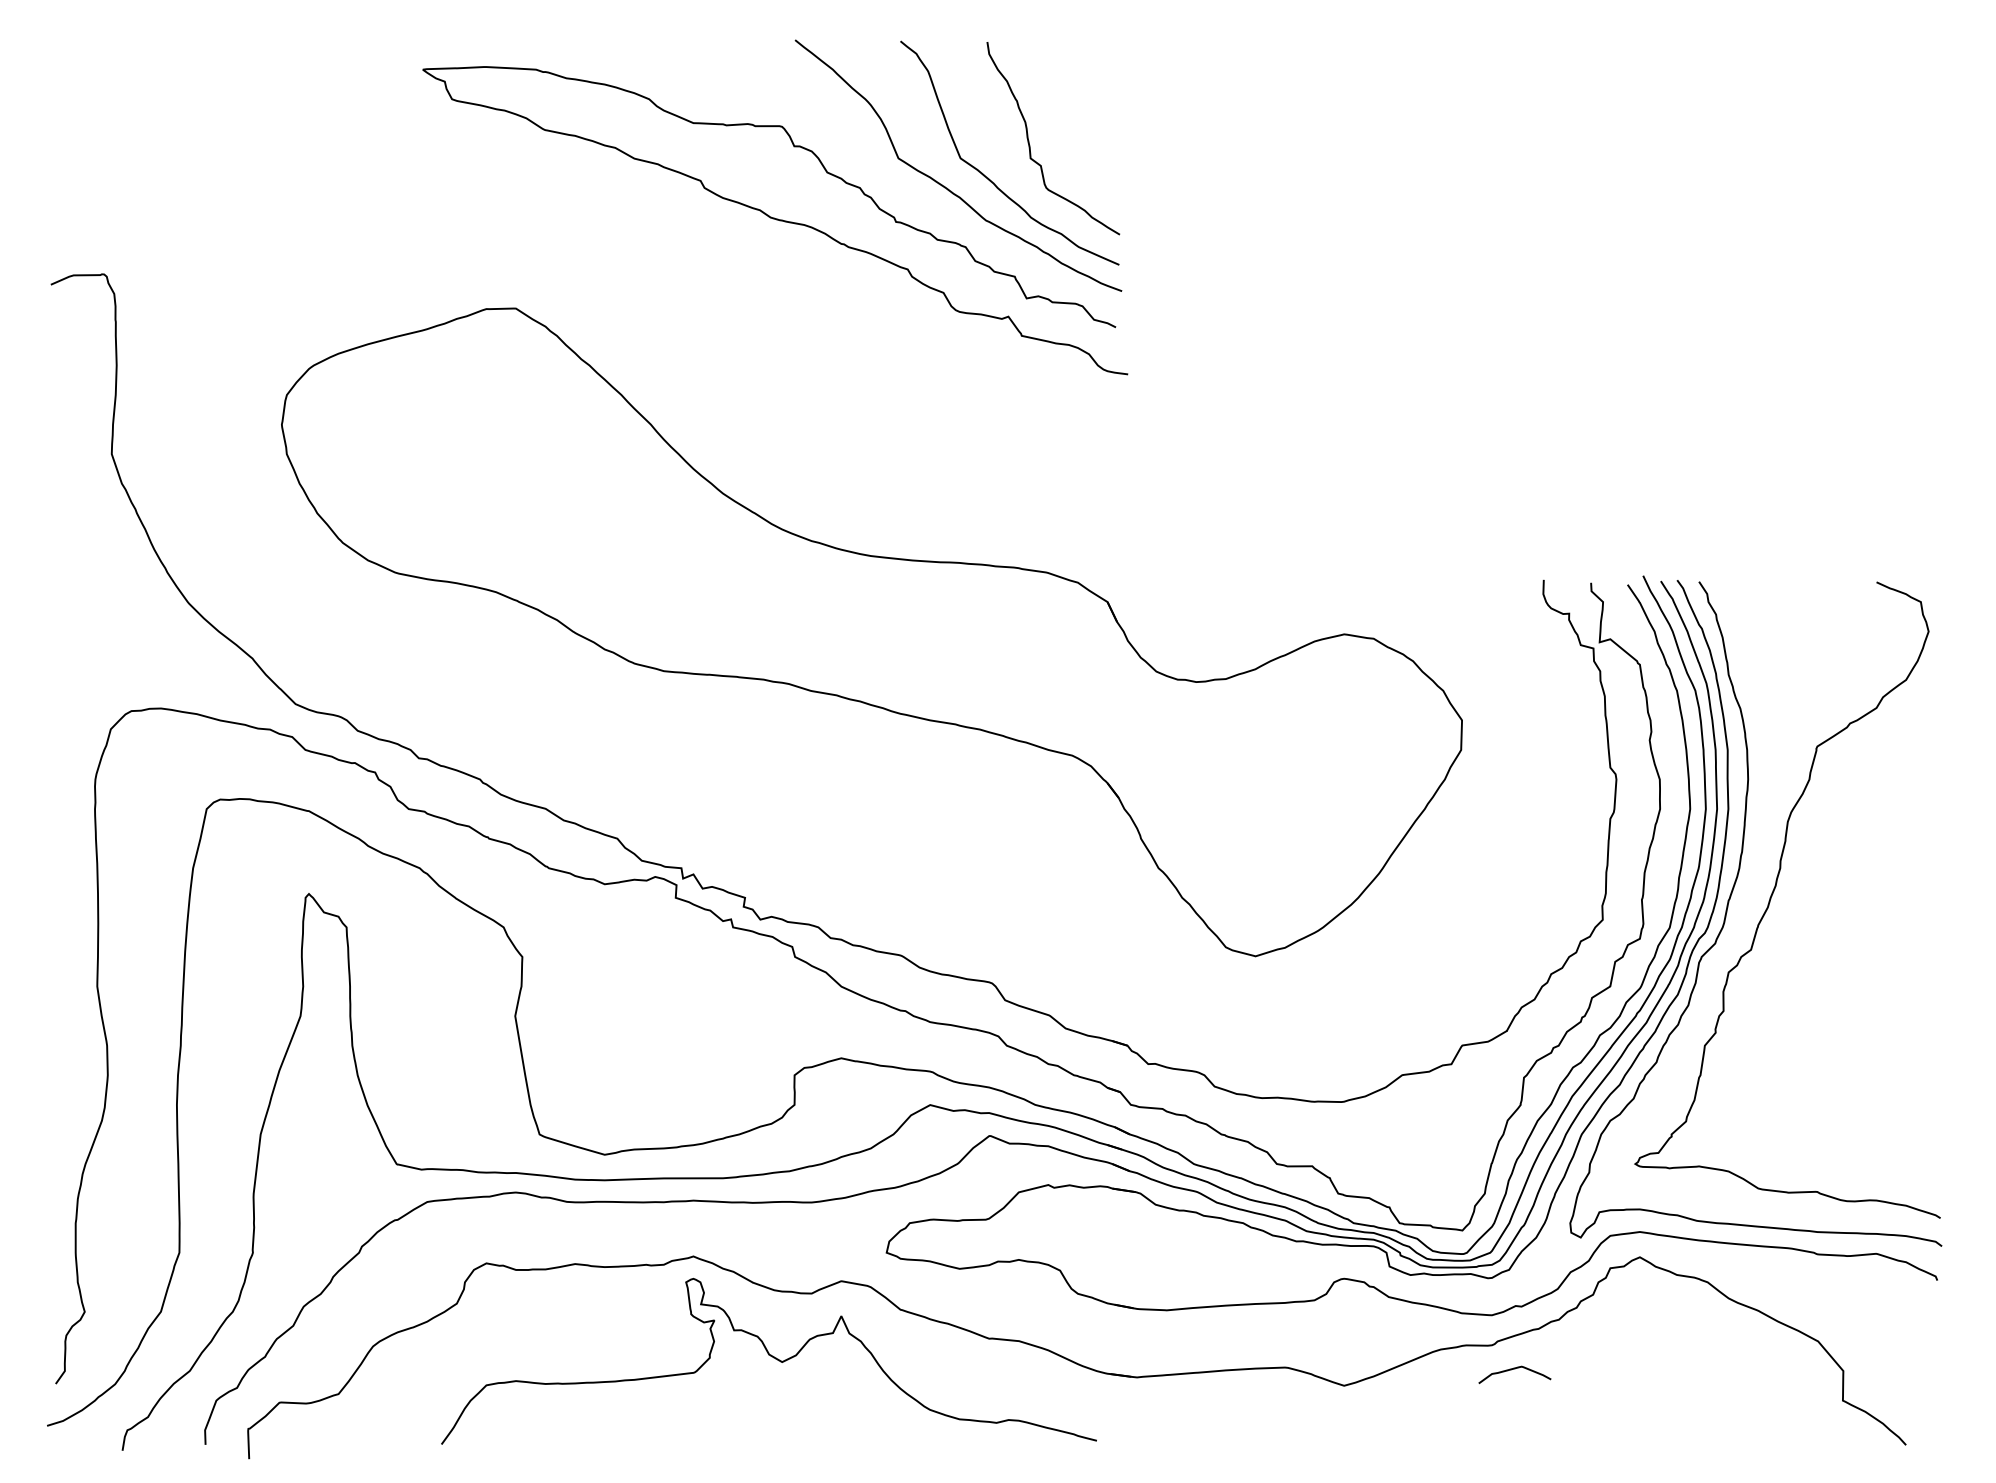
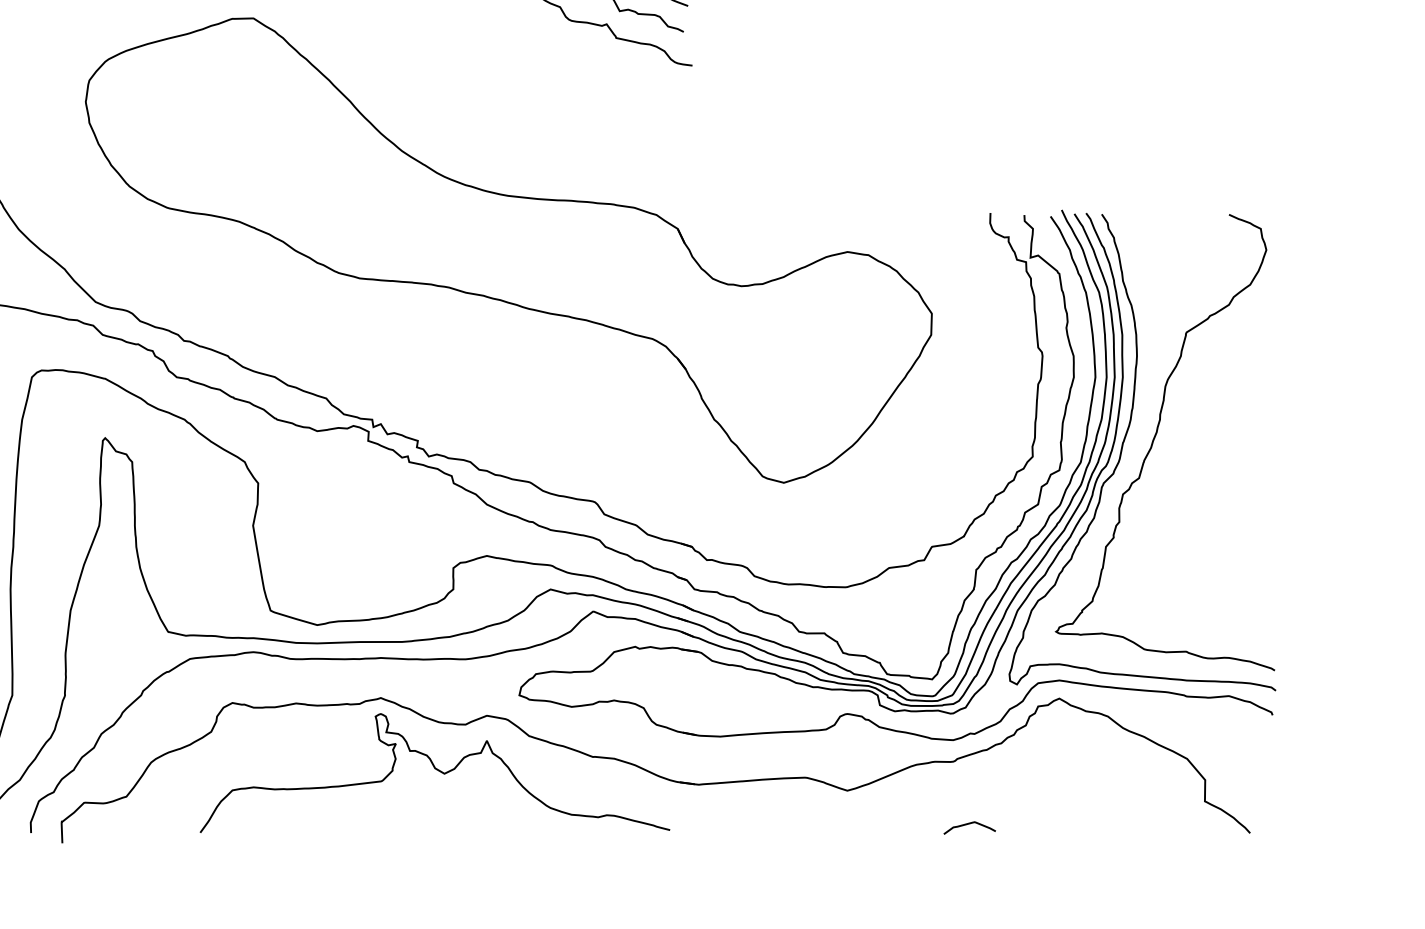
curve: (1514, 1369) -> (969, 824), moved

